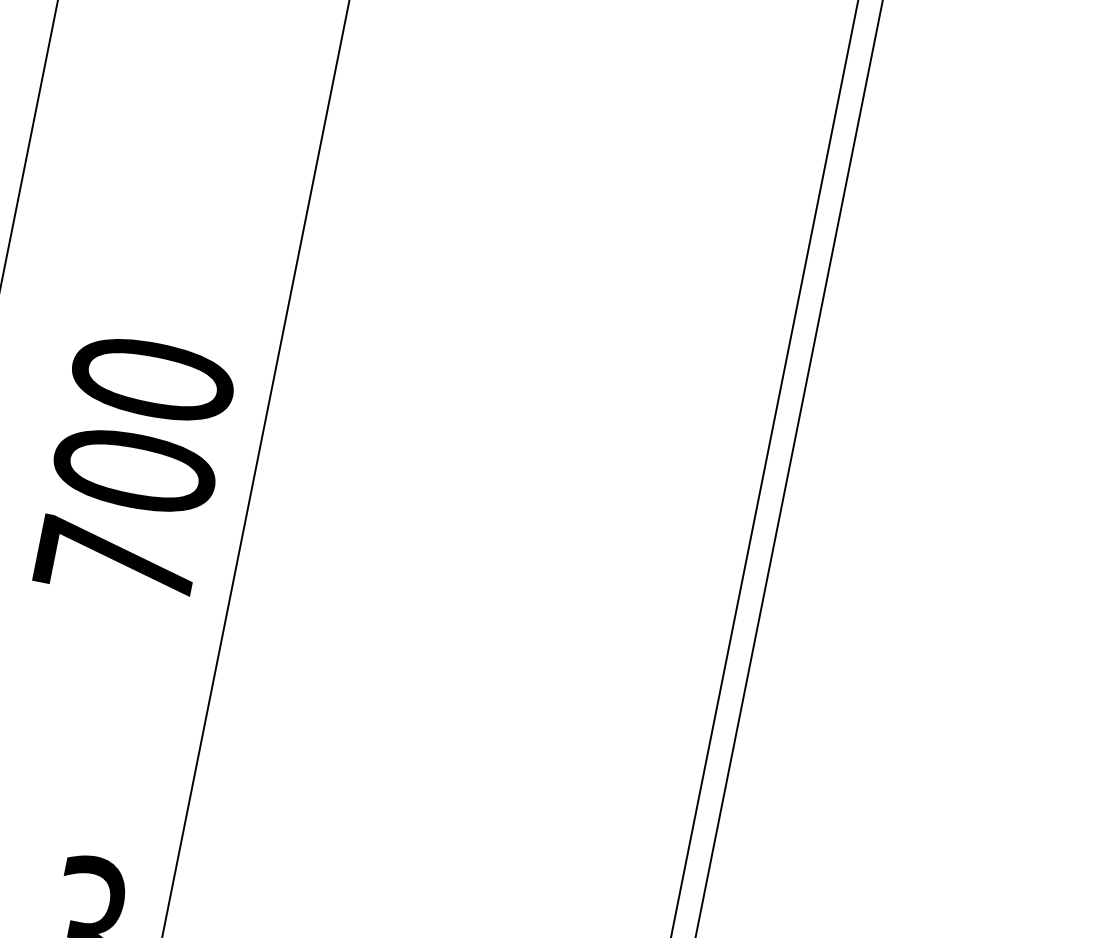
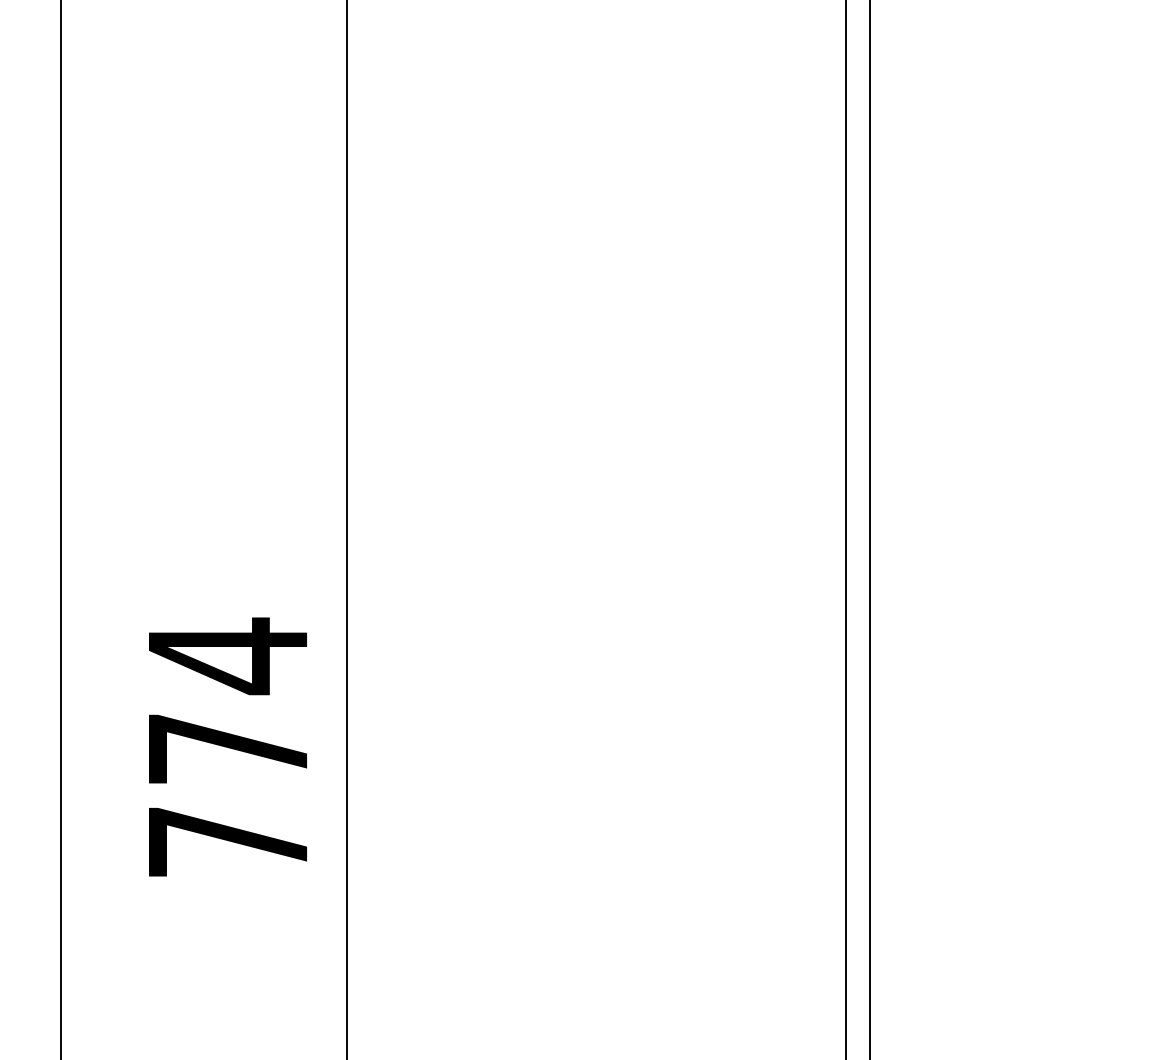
text: (144, 424) -> (228, 701), 700 -> 774

